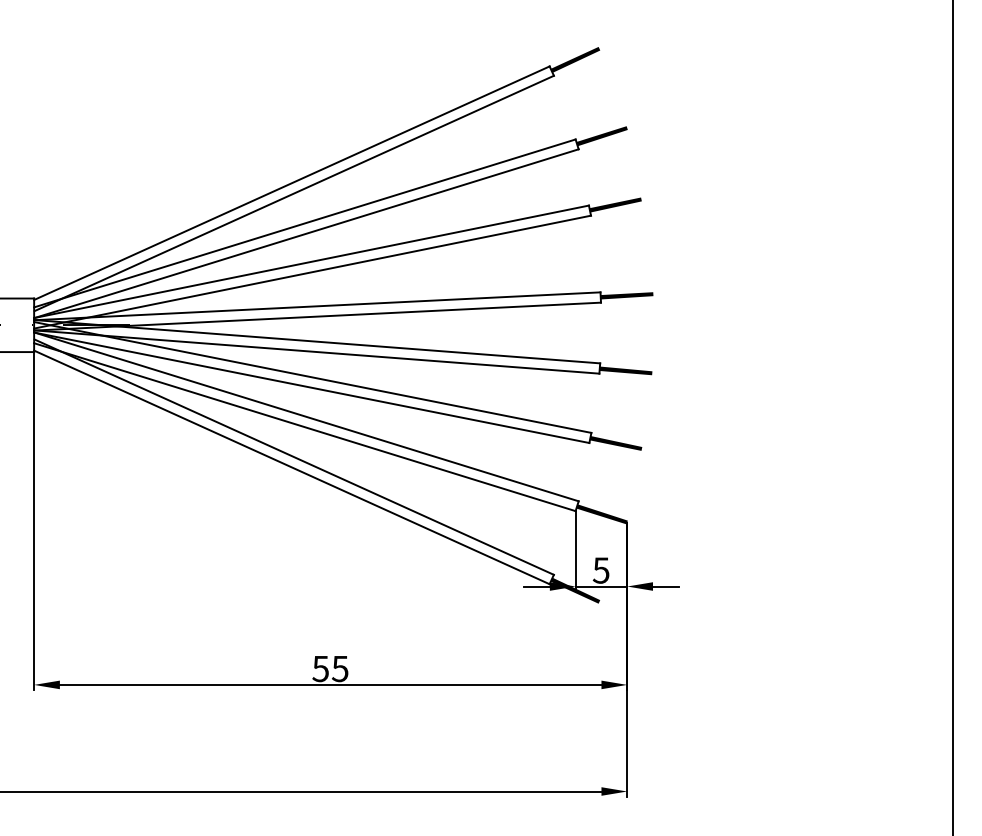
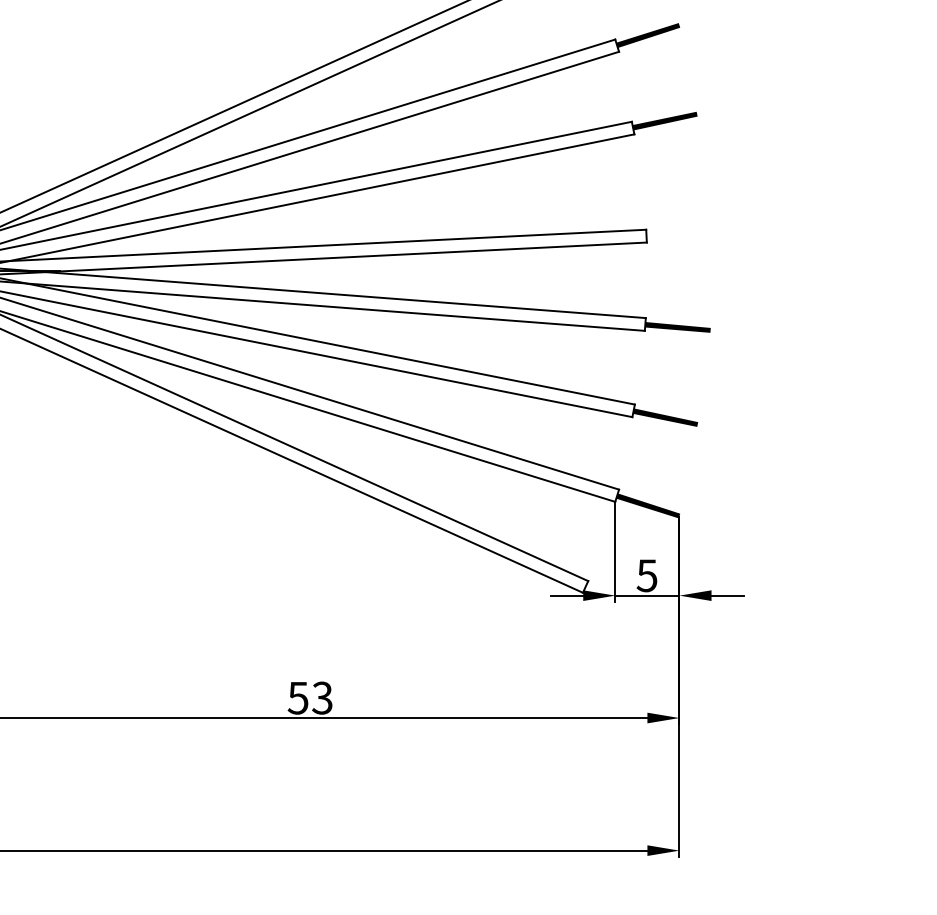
fill: (626, 295) -> (678, 233), removed
fill: (575, 590) -> (615, 600), removed
text: (340, 668) -> (322, 697), 55 -> 53

